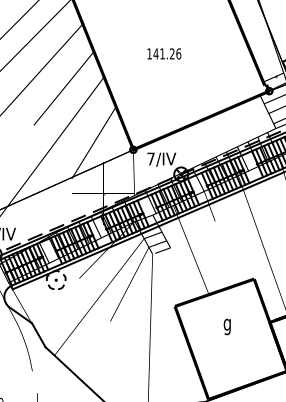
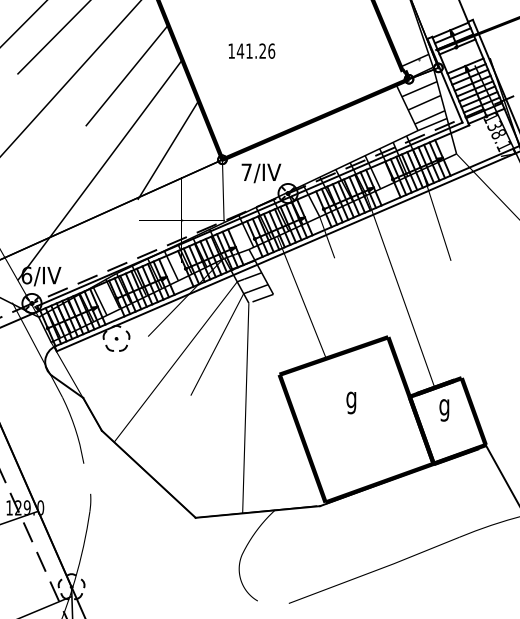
text: (164, 53) -> (251, 50), moved

